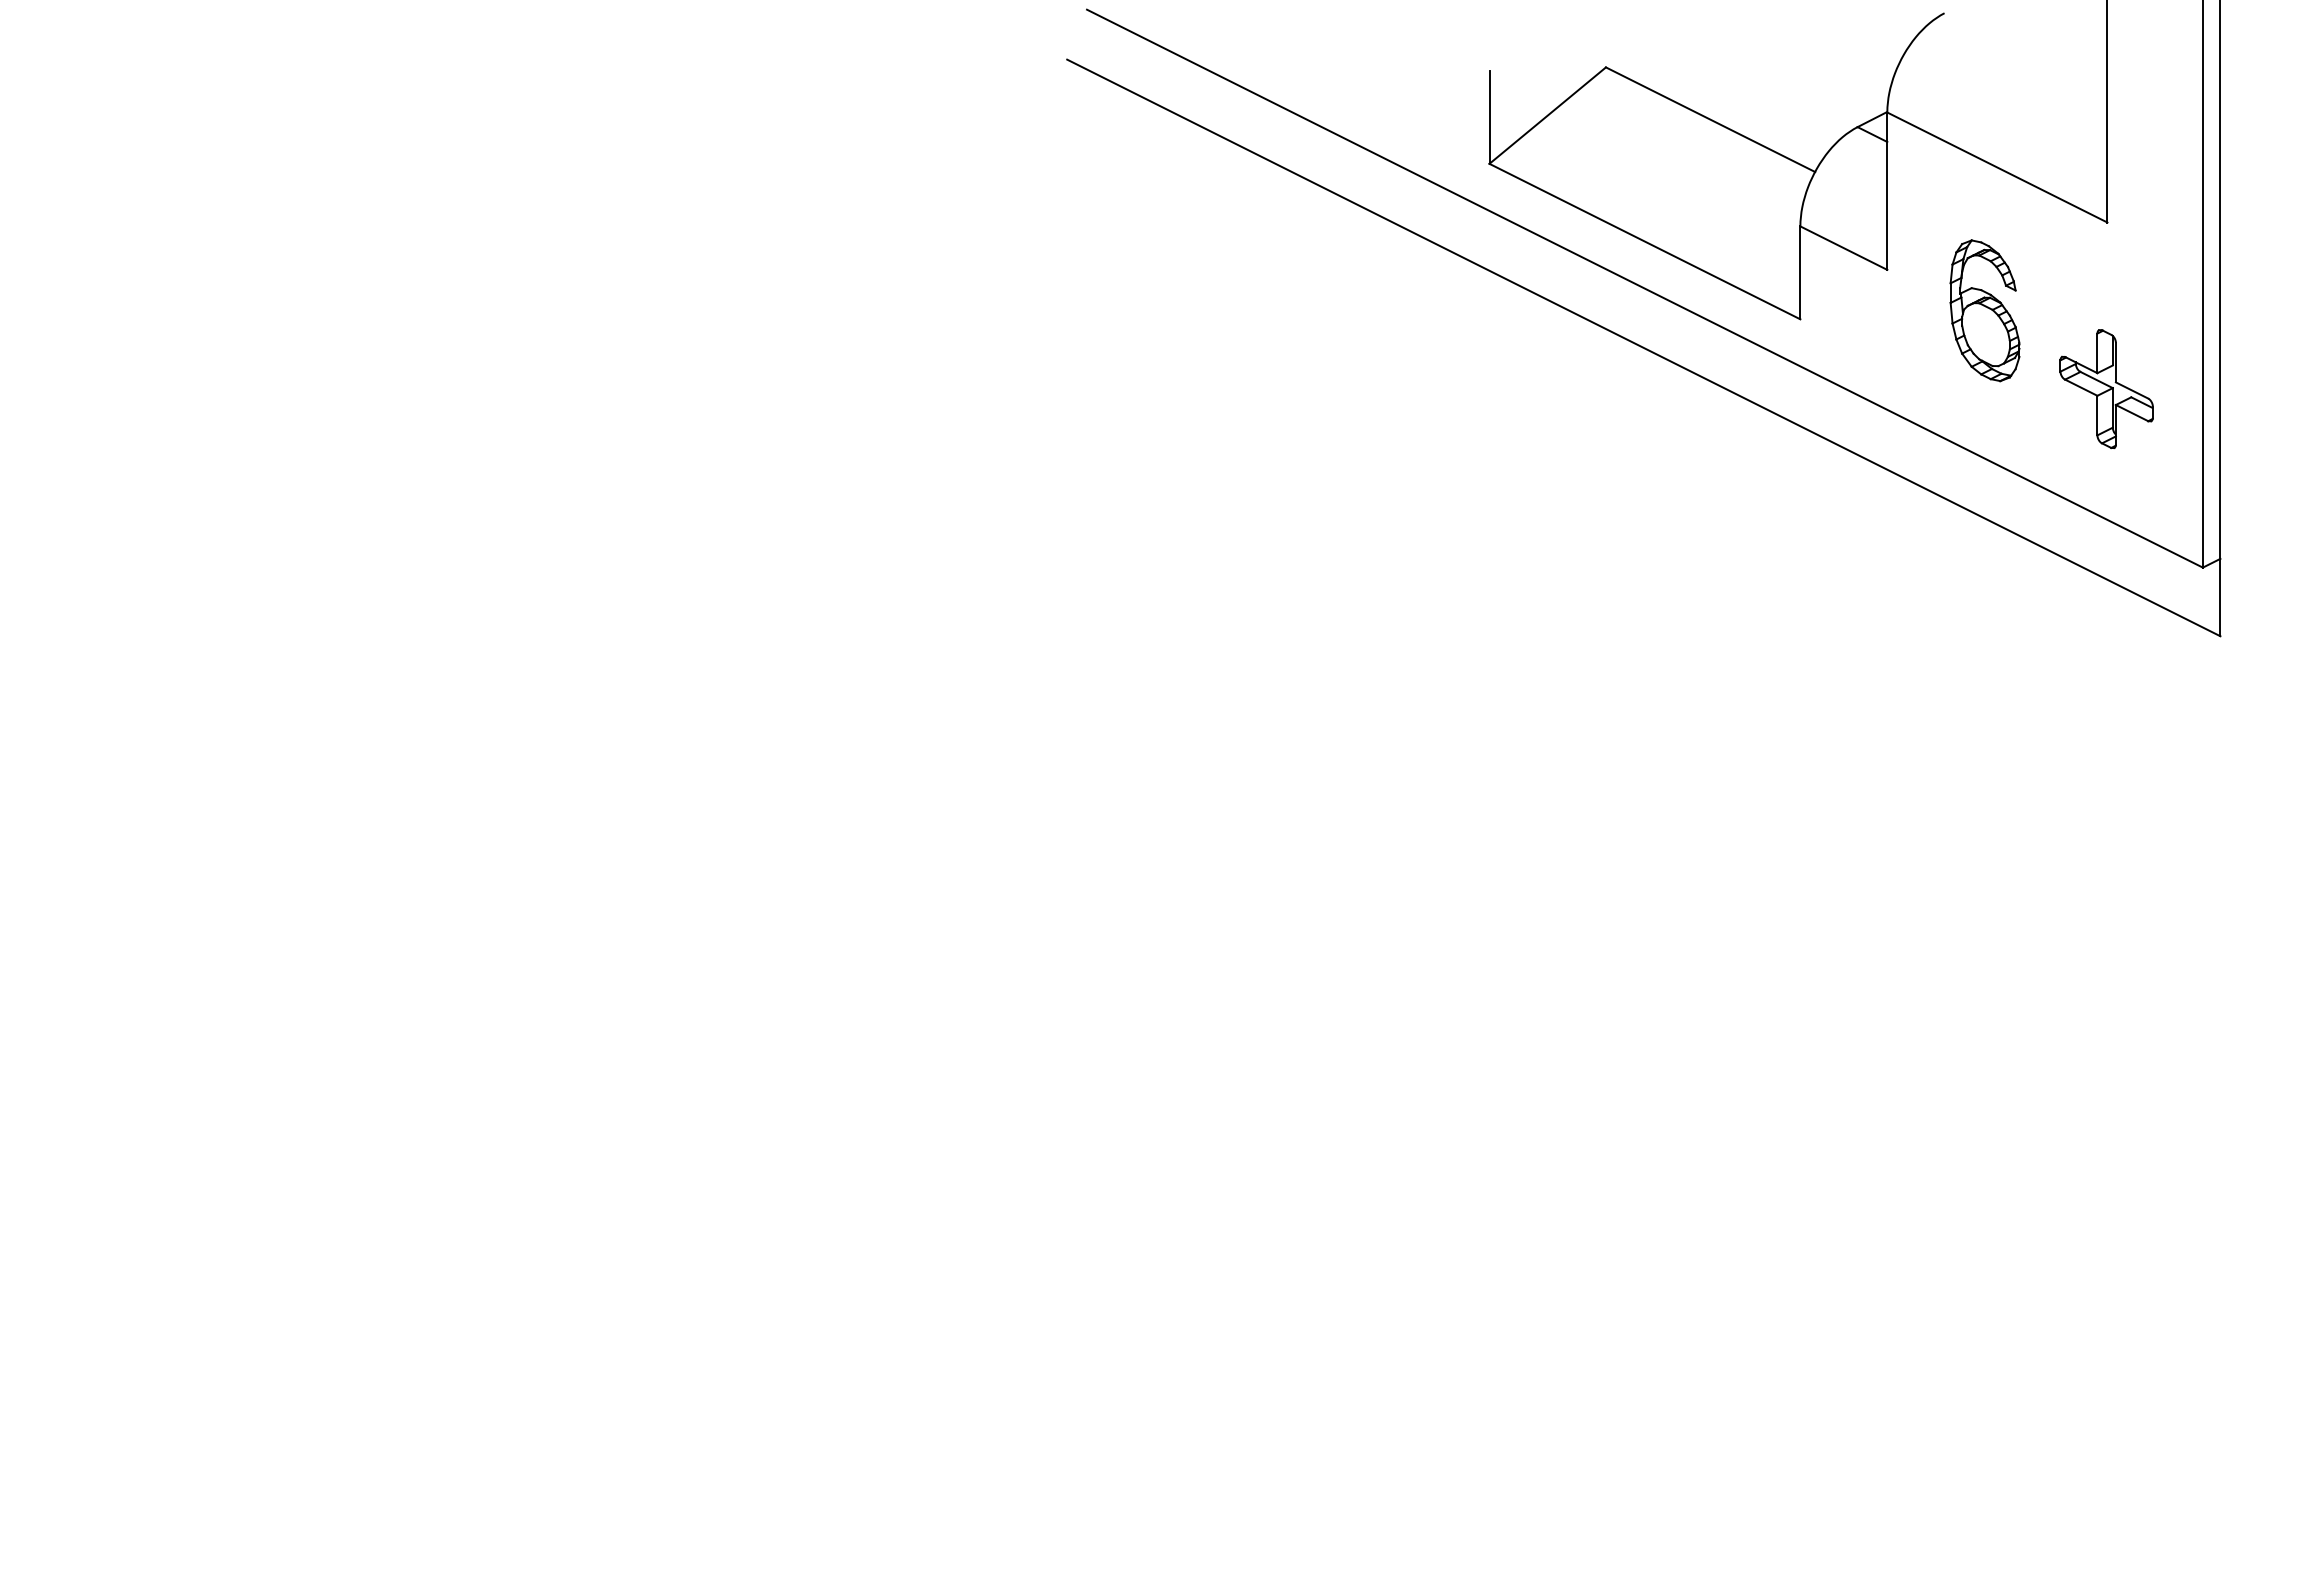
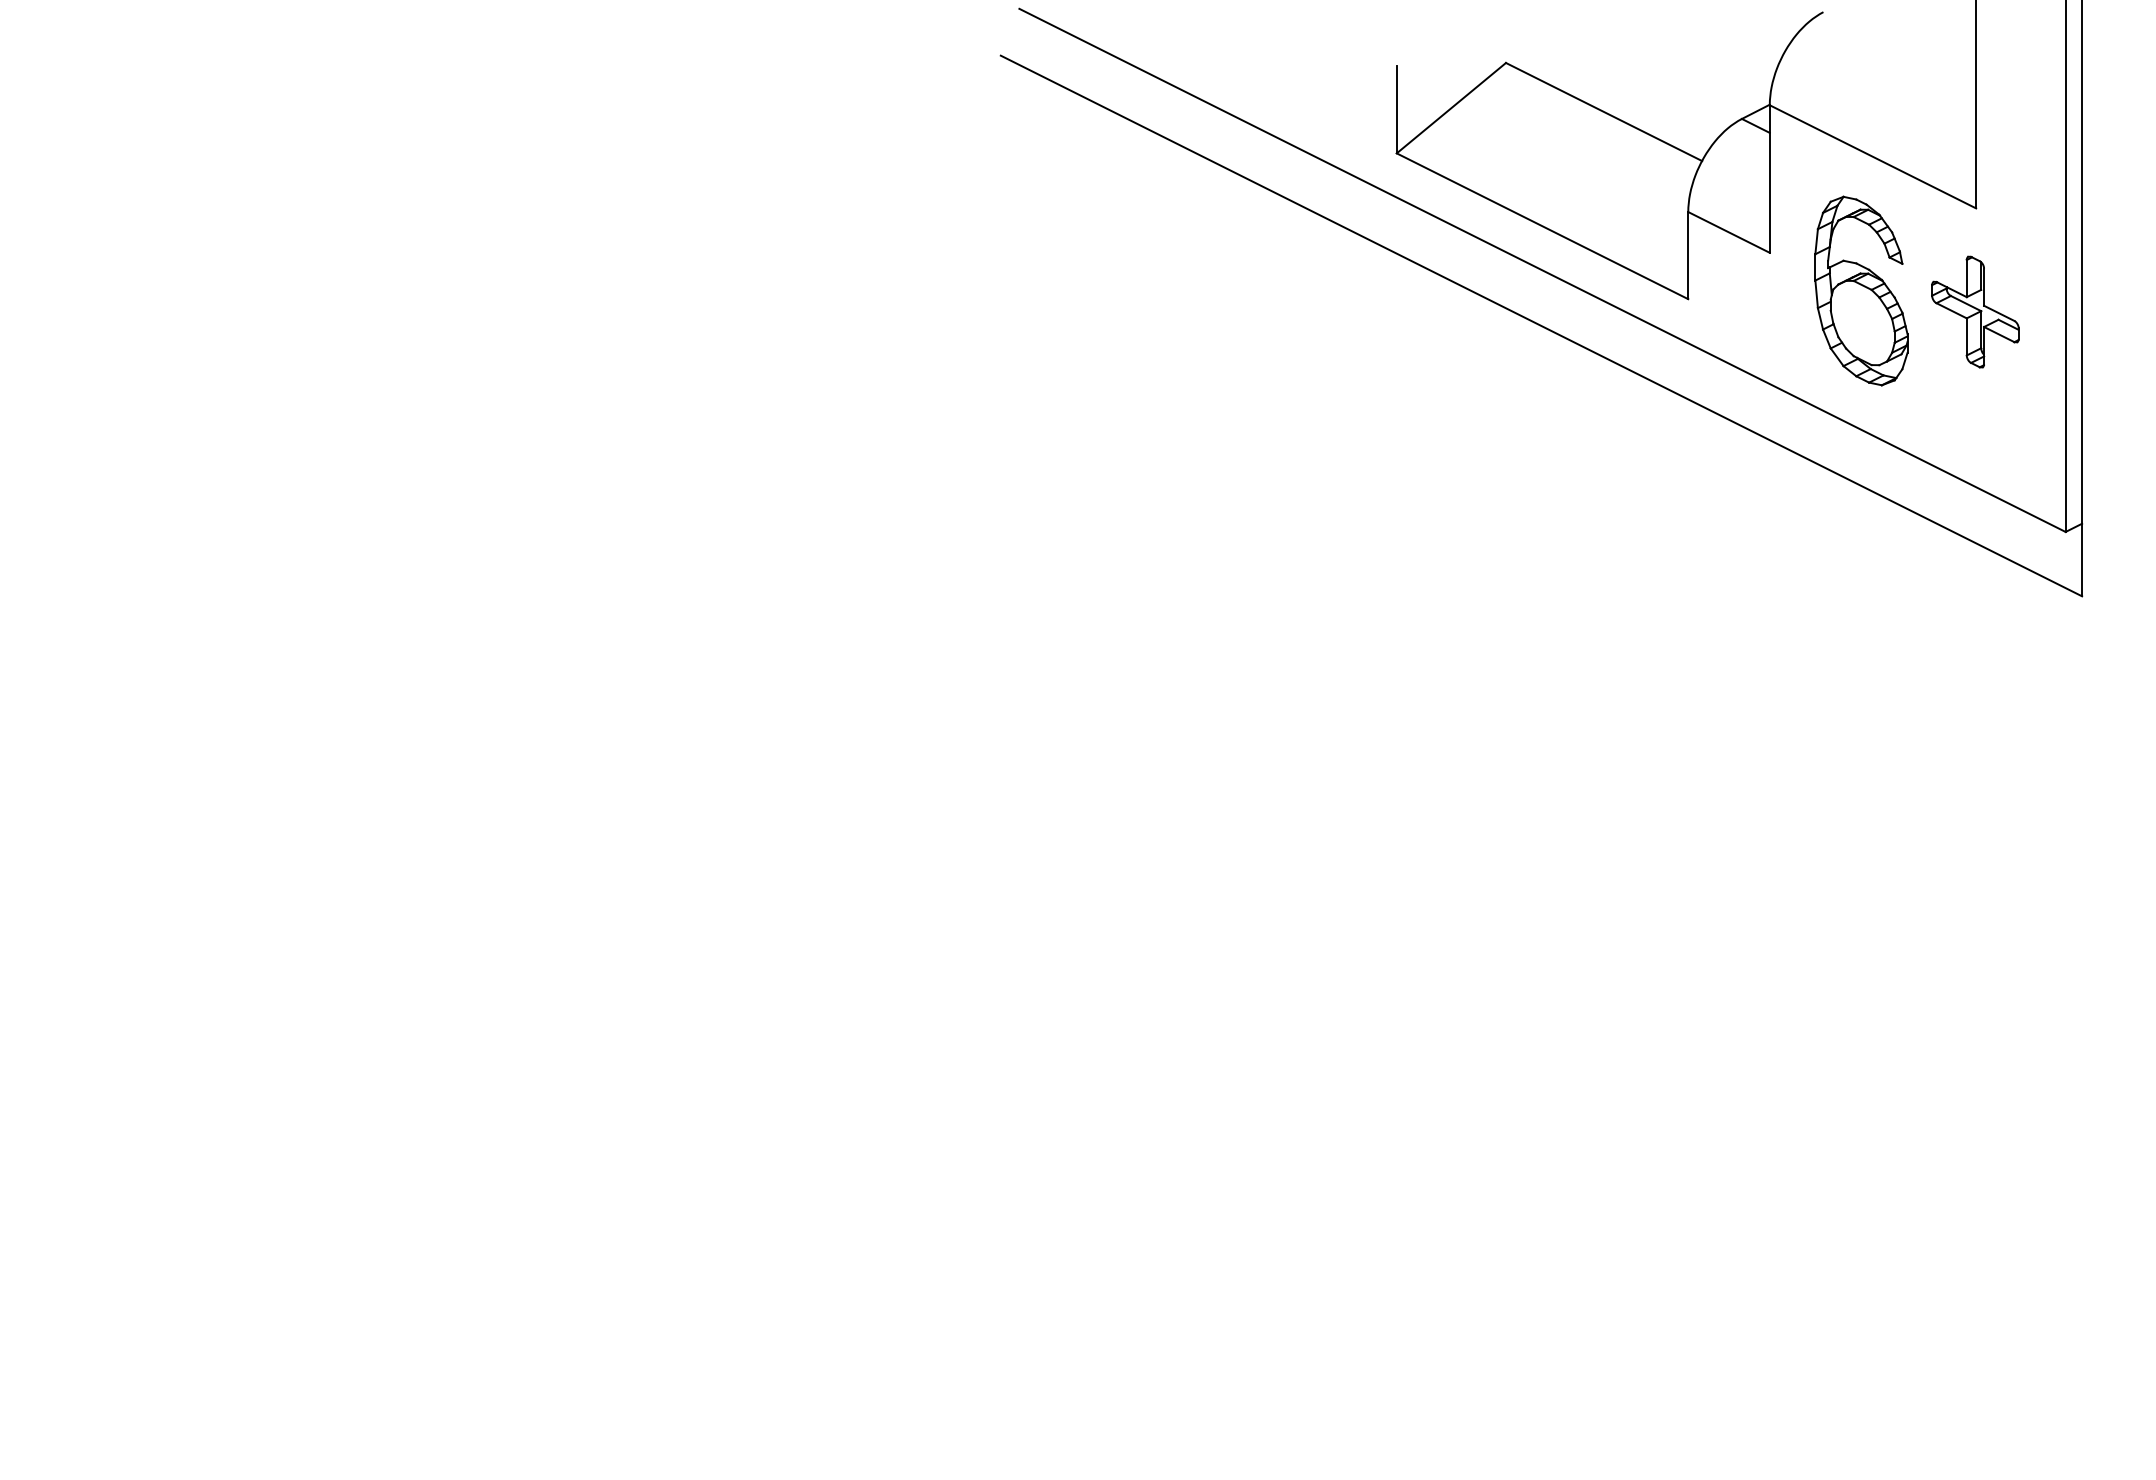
part: (1984, 310) -> (1860, 290), size x1.43
part: (2106, 389) -> (1975, 312), moved

